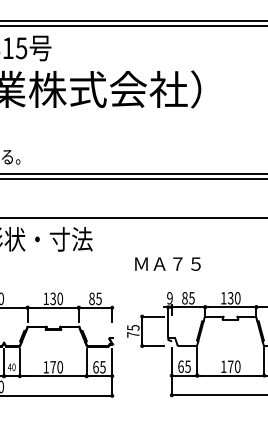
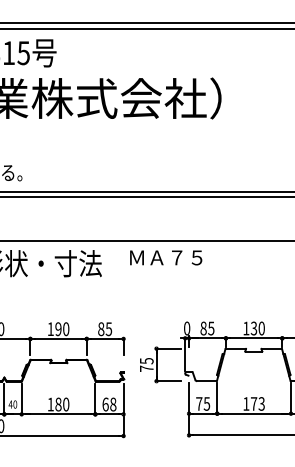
text: (167, 263) -> (165, 257), moved
text: (169, 298) -> (186, 328), 9 -> 0
text: (52, 299) -> (57, 329), 130 -> 190
text: (180, 366) -> (198, 403), 65 -> 75
text: (237, 366) -> (261, 403), 170 -> 173
text: (53, 367) -> (58, 404), 170 -> 180
text: (102, 367) -> (112, 404), 65 -> 68

